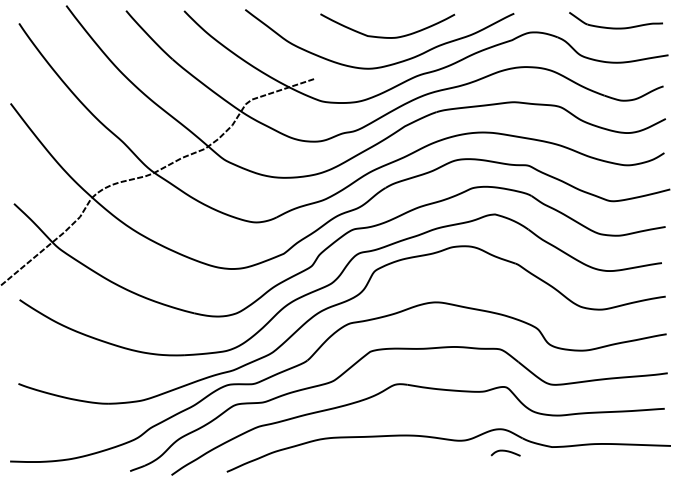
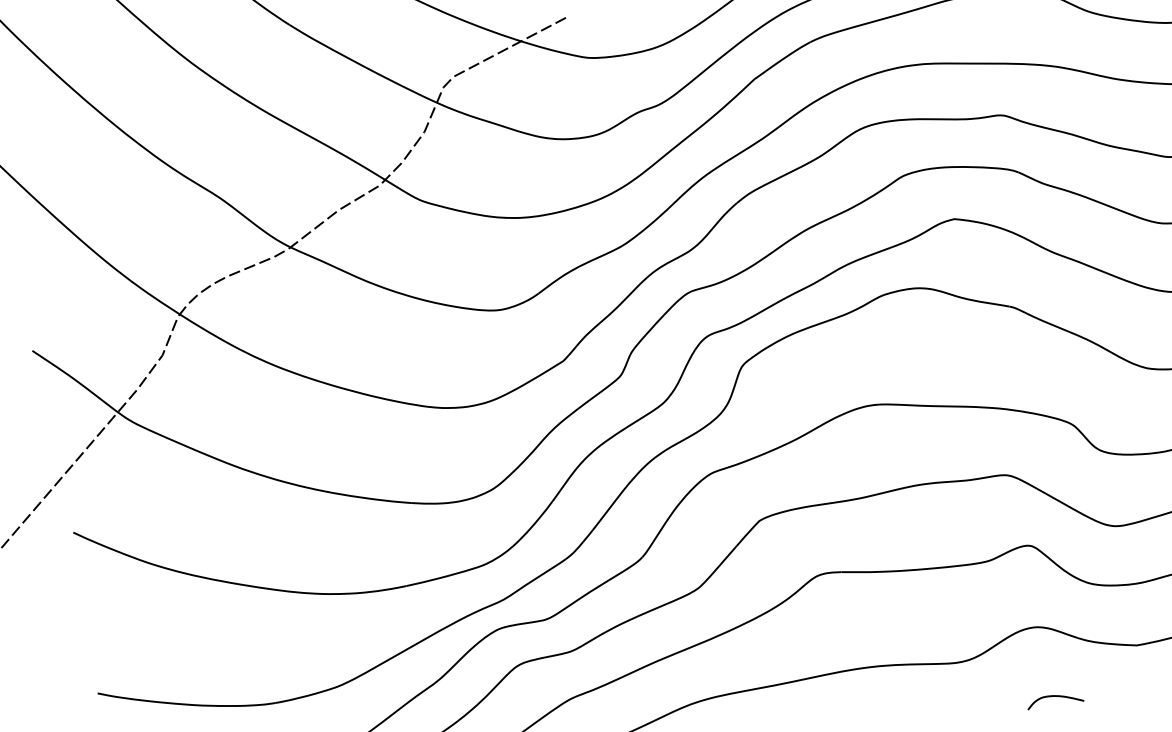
curve: (505, 451) -> (1054, 697), moved

